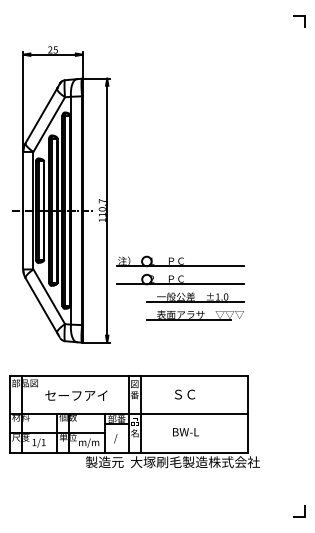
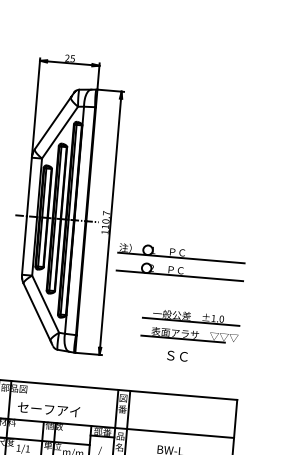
part: (180, 270) -> (180, 262), moved
text: (185, 394) -> (177, 356), moved
text: (76, 395) -> (49, 409), moved

